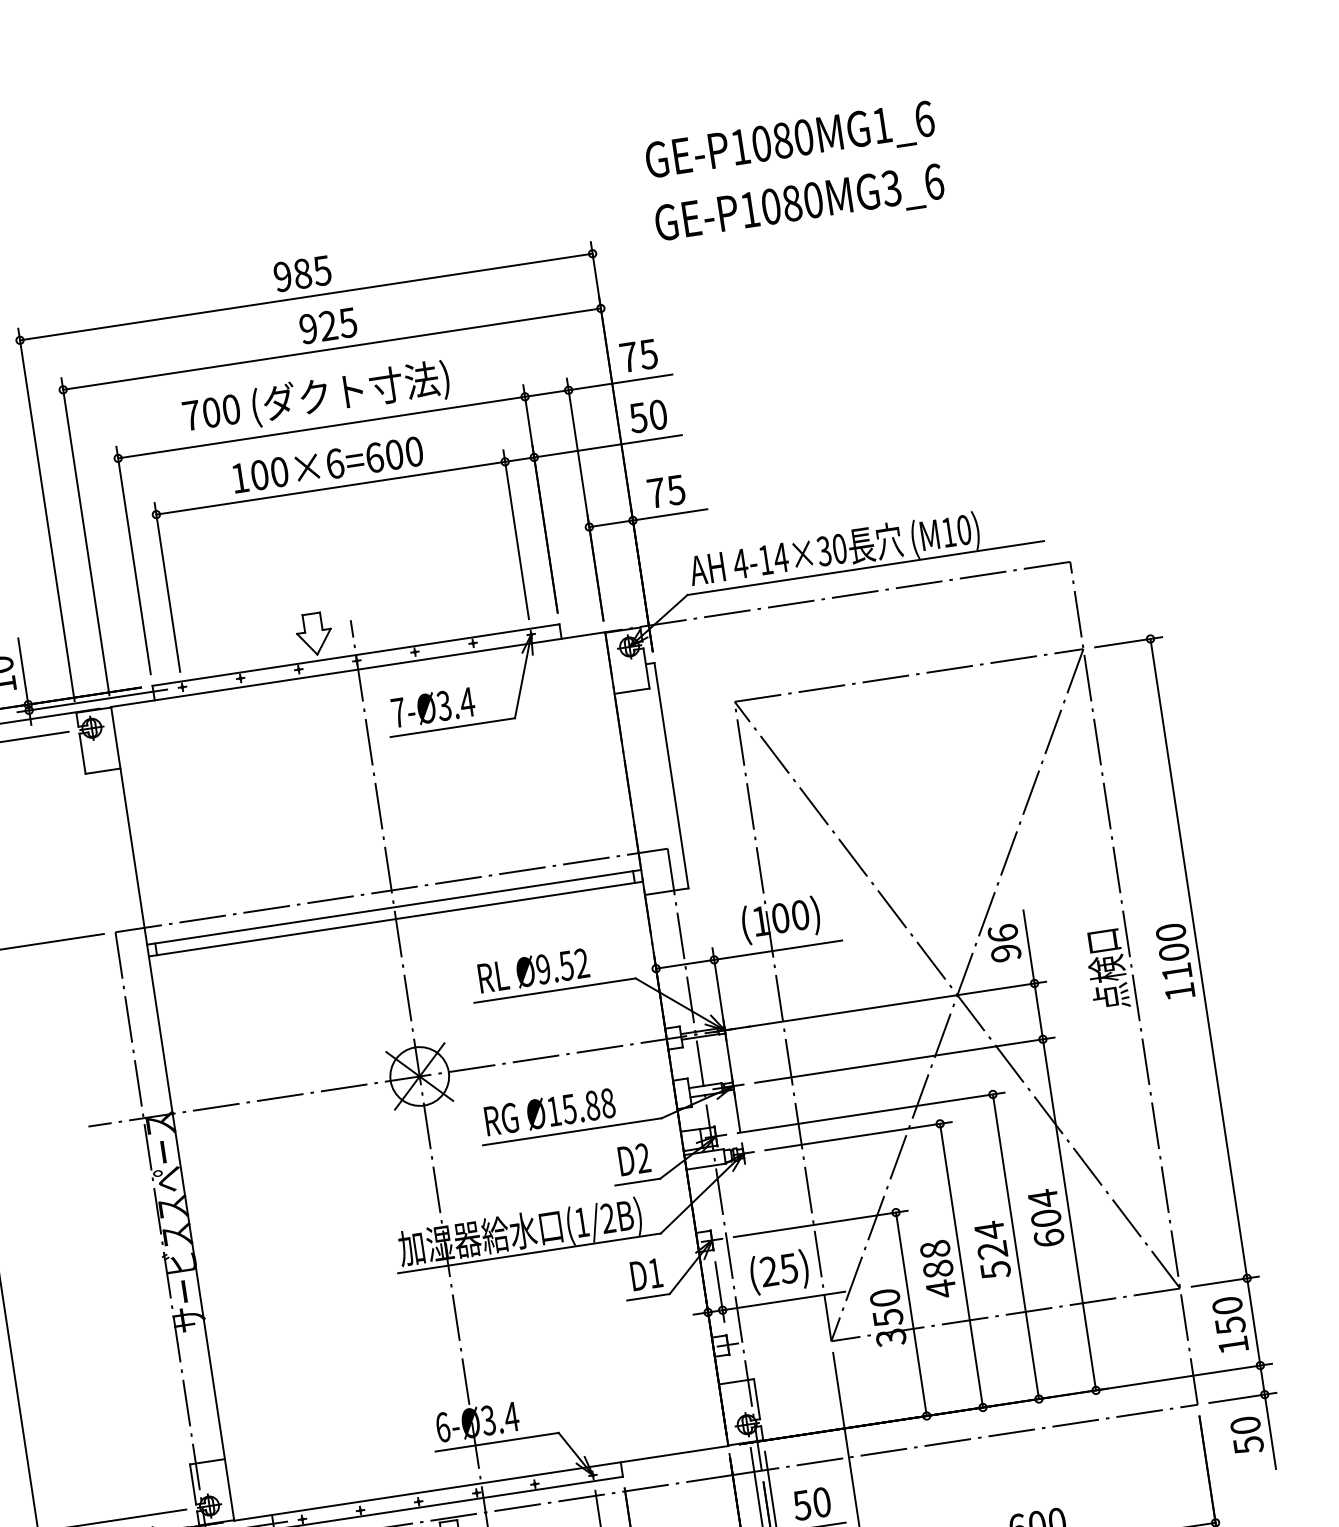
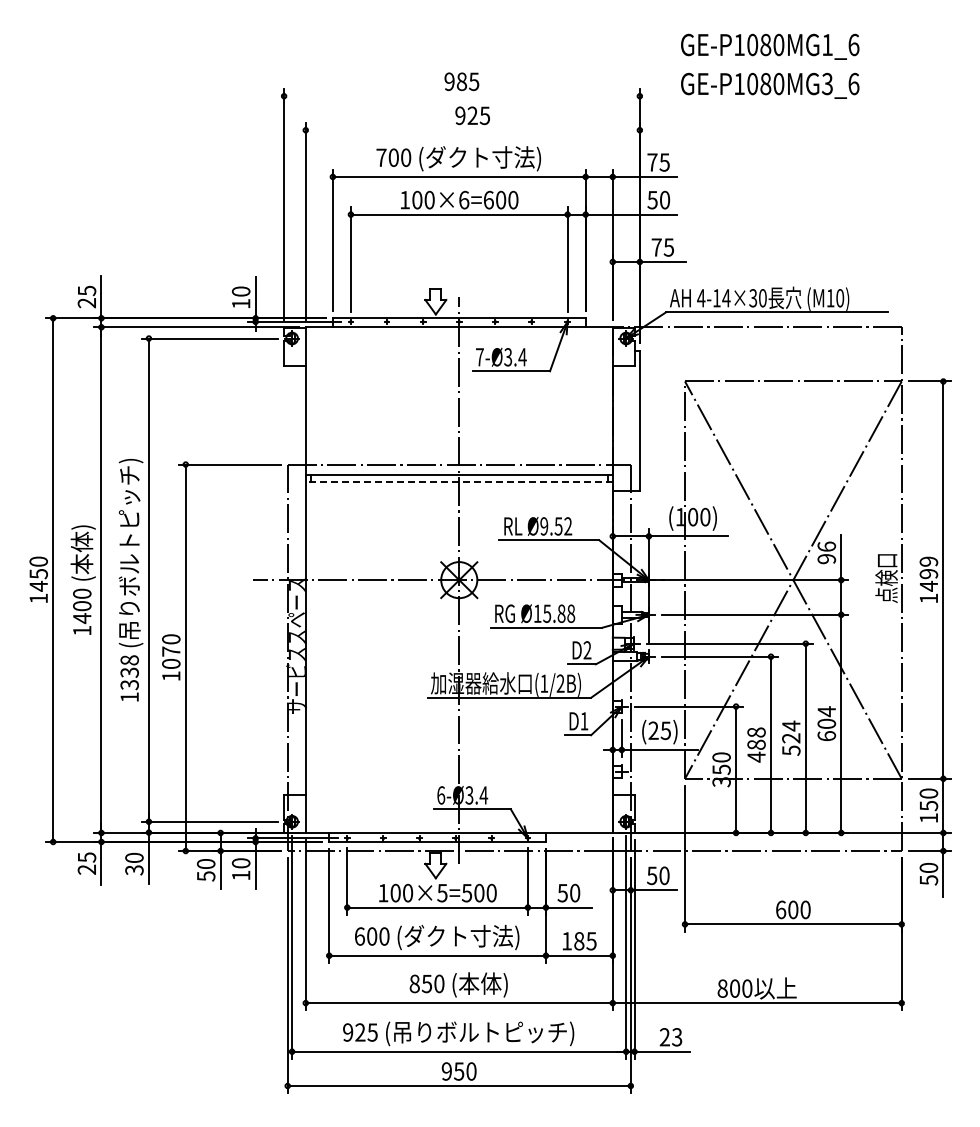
line: (305, 297) -> (461, 96), removed
line: (331, 349) -> (472, 130), removed
line: (396, 919) -> (459, 482), solid -> dashed
text: (1173, 951) -> (928, 573), 1100 -> 1499

